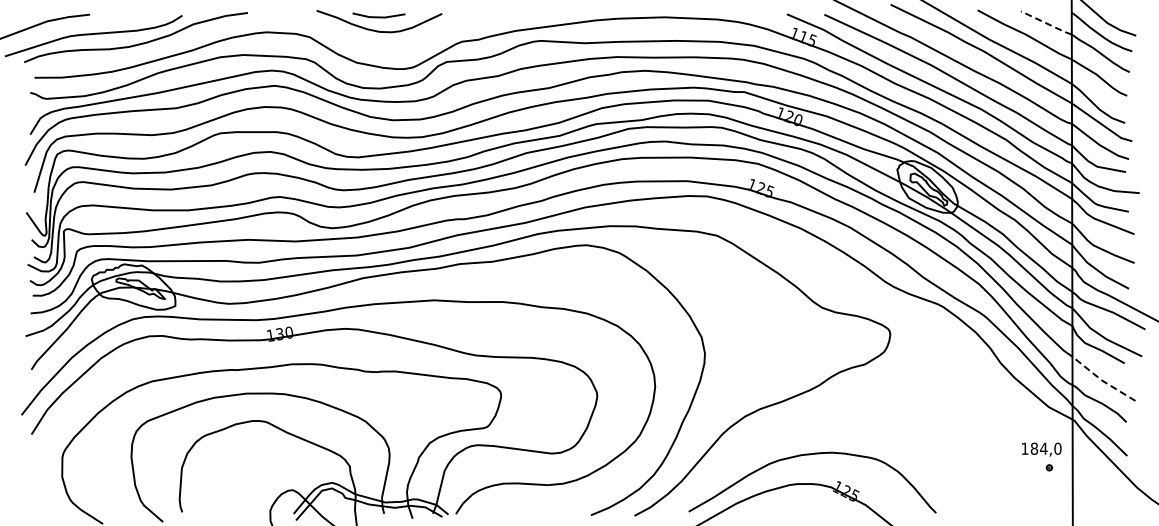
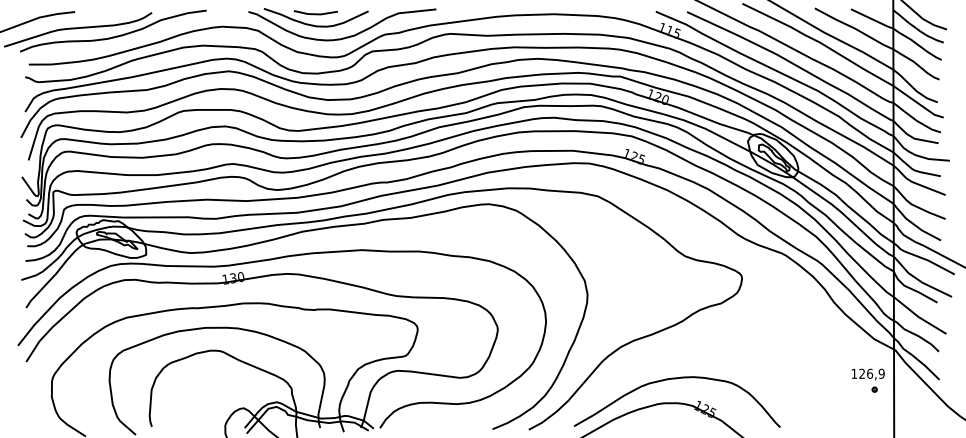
line: (1047, 23) -> (873, 19), dashed -> solid
curve: (414, 44) -> (345, 36), added
line: (1101, 380) -> (918, 316), dashed -> solid
text: (1045, 448) -> (871, 373), 184,0 -> 126,9

